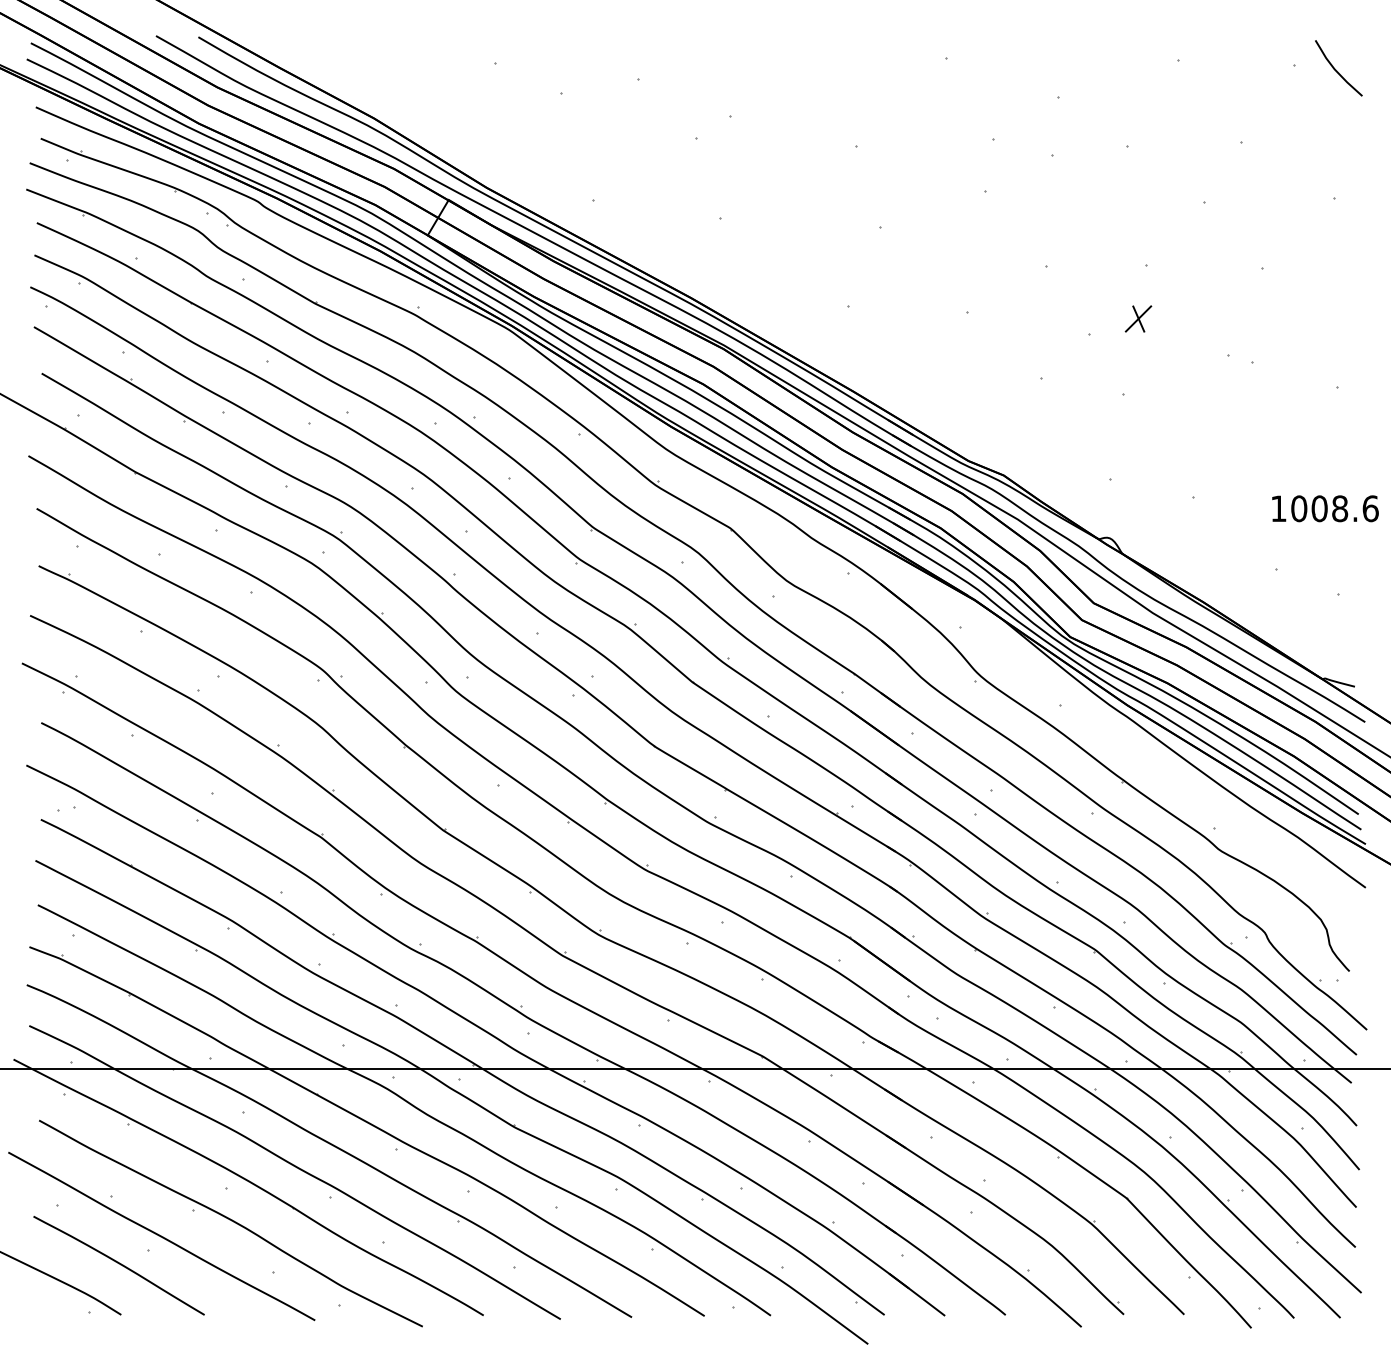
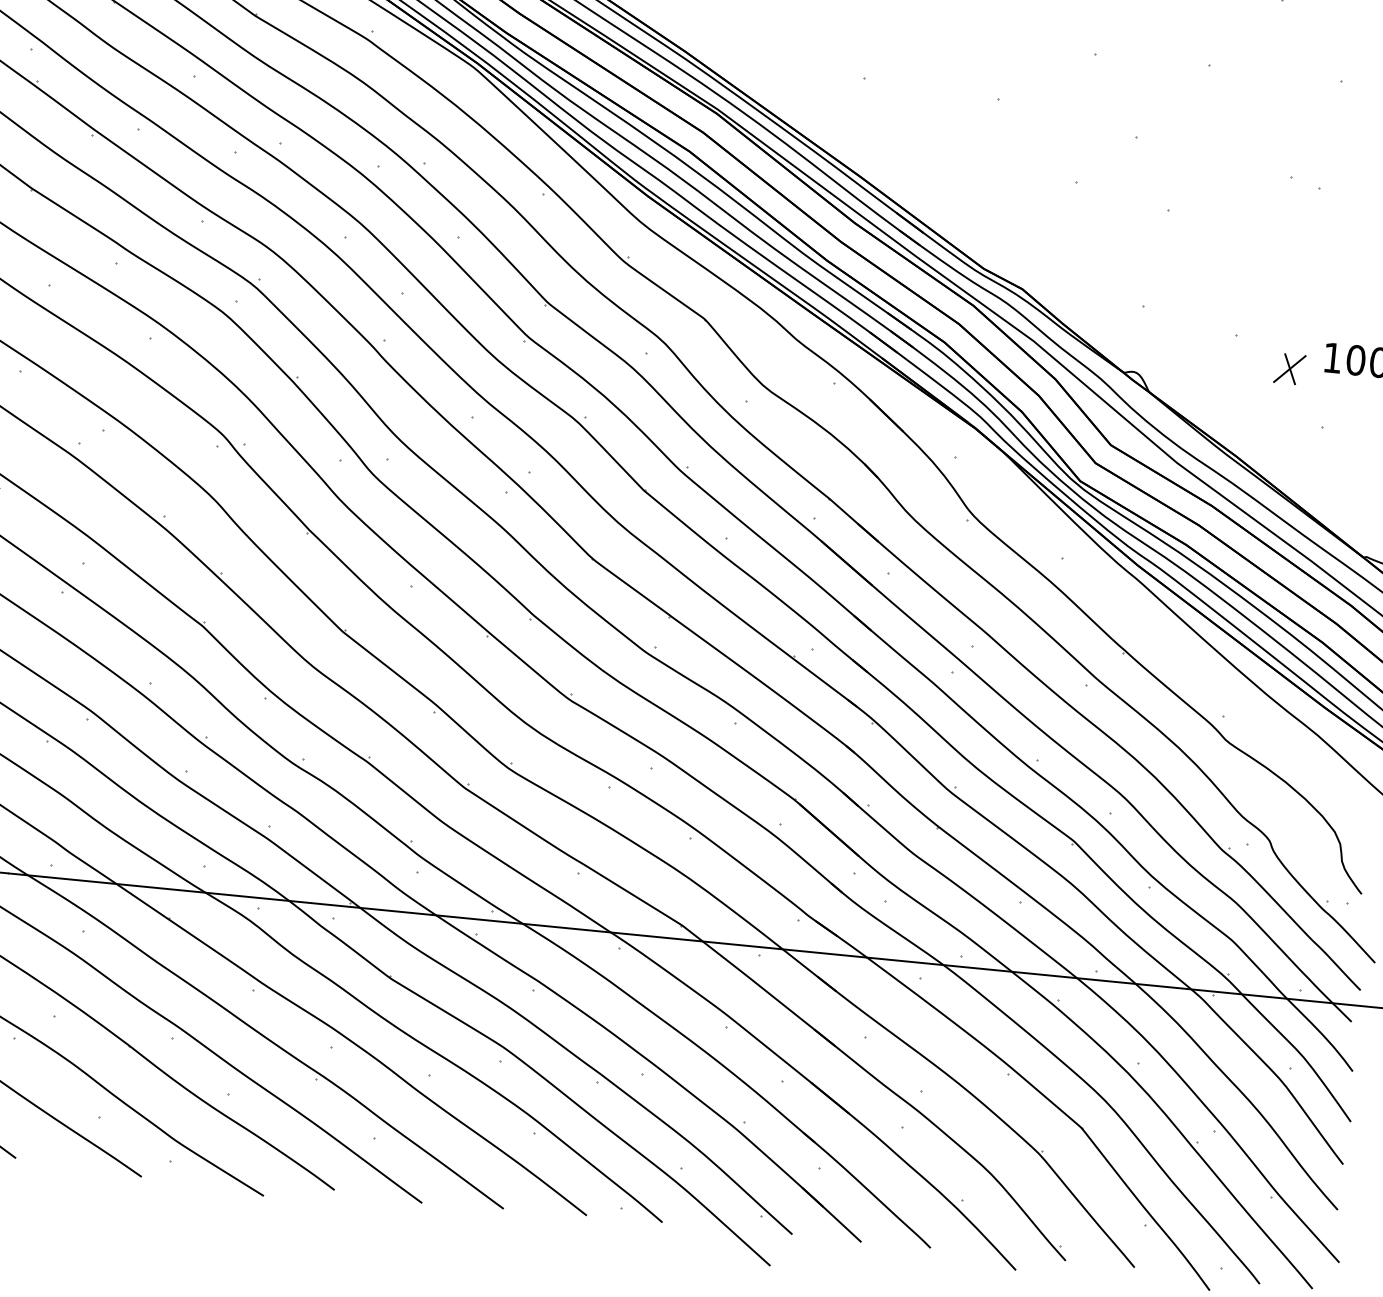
part: (1138, 318) -> (1289, 368), moved

